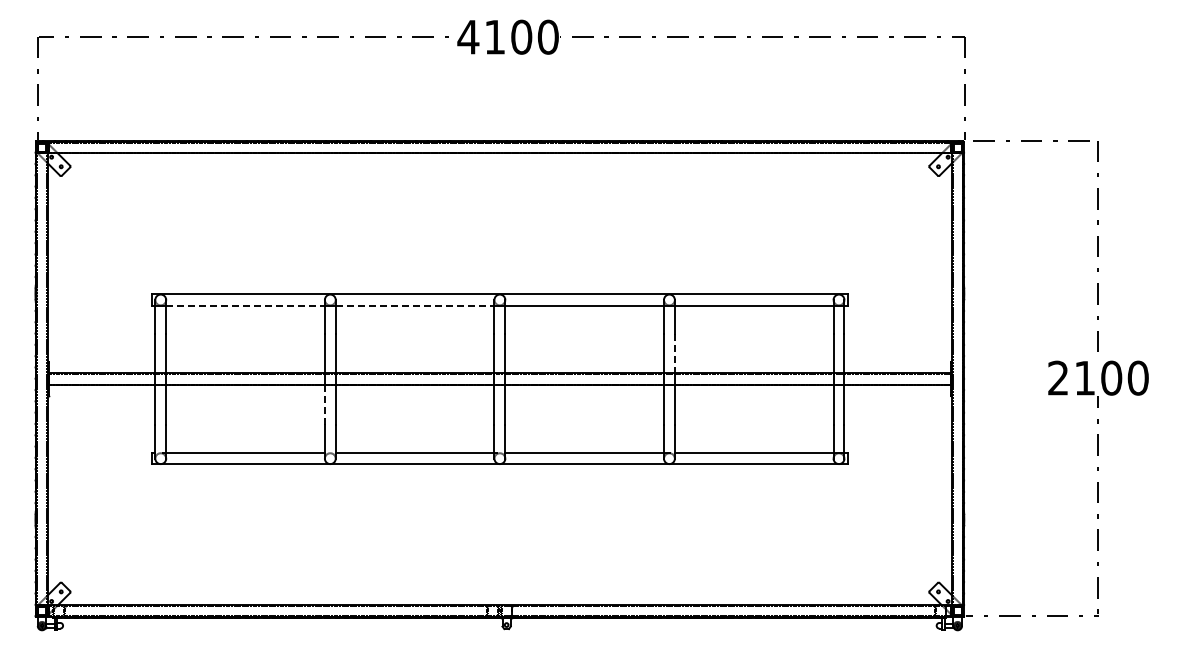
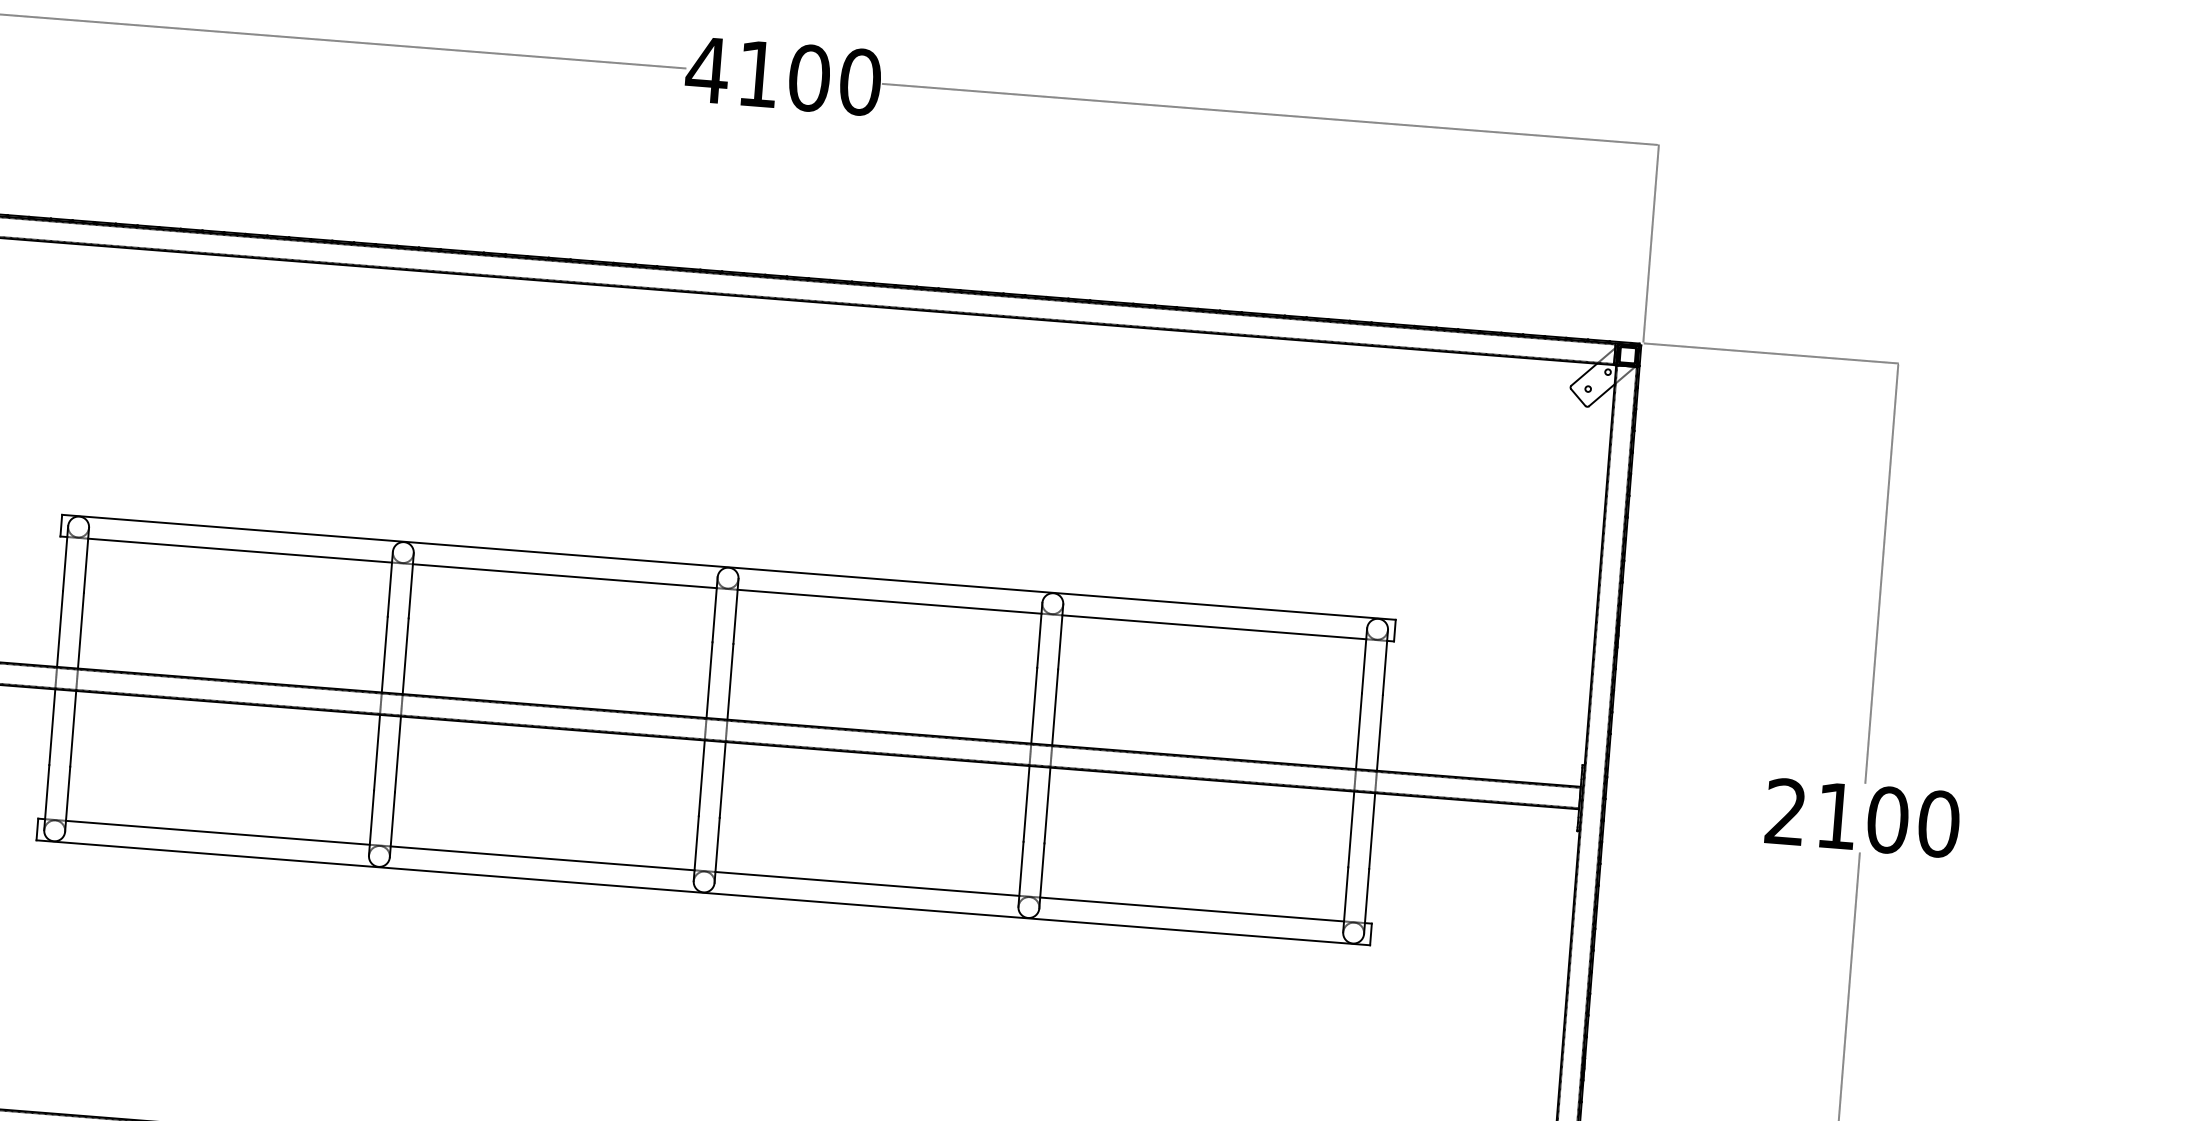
line: (246, 305) -> (241, 550), dashed -> solid
line: (415, 305) -> (565, 575), dashed -> solid
line: (674, 353) -> (1054, 706), dashed -> solid
line: (324, 404) -> (376, 751), dashed -> solid

